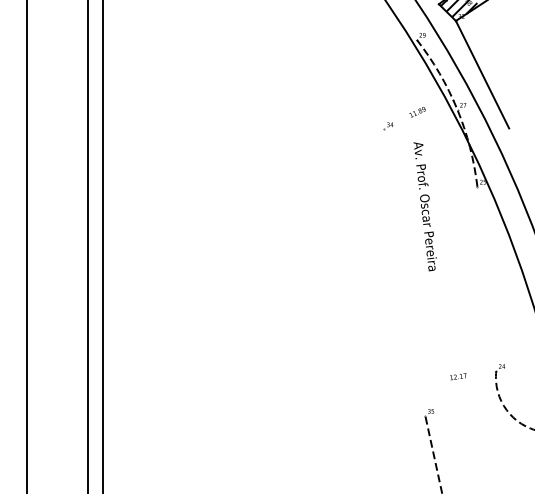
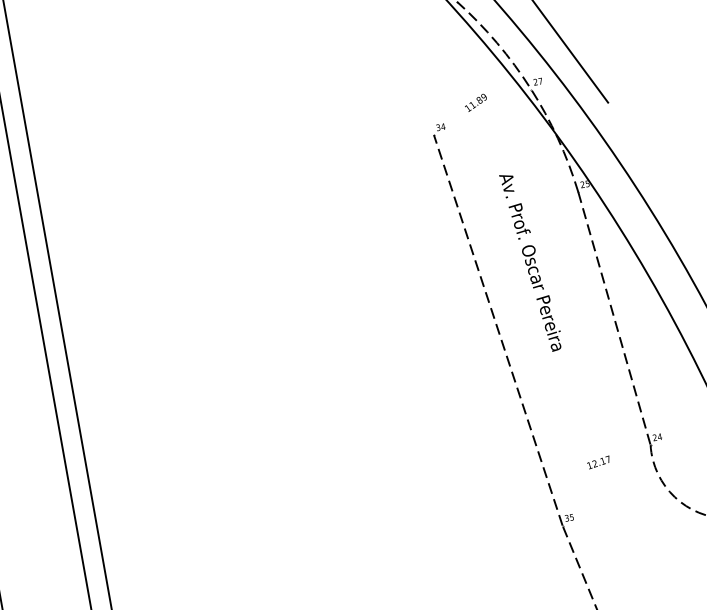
text: (424, 206) -> (530, 262), moved
line: (404, 272) -> (497, 330), added
line: (486, 278) -> (613, 318), added

